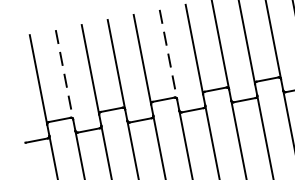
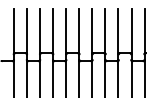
line: (169, 55) -> (79, 32), dashed -> solid
line: (63, 76) -> (26, 32), dashed -> solid

